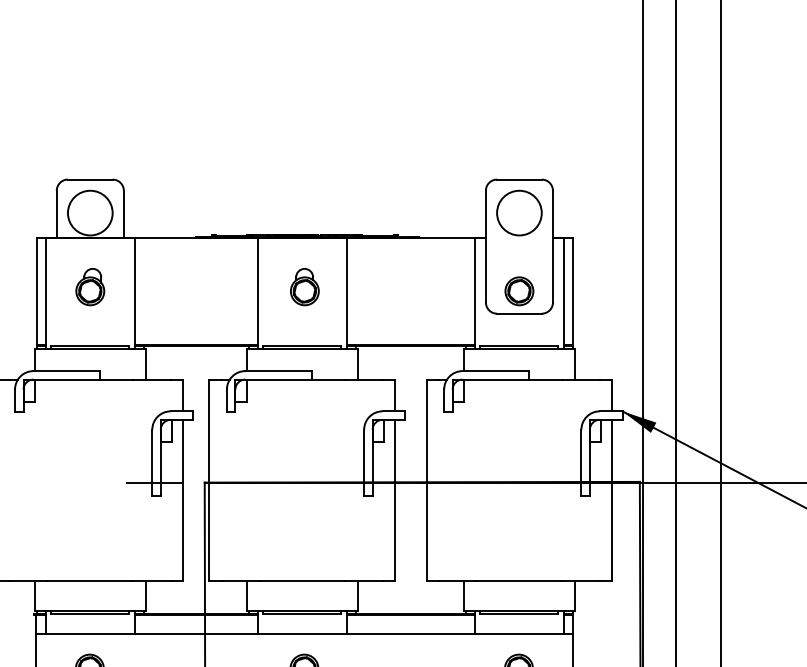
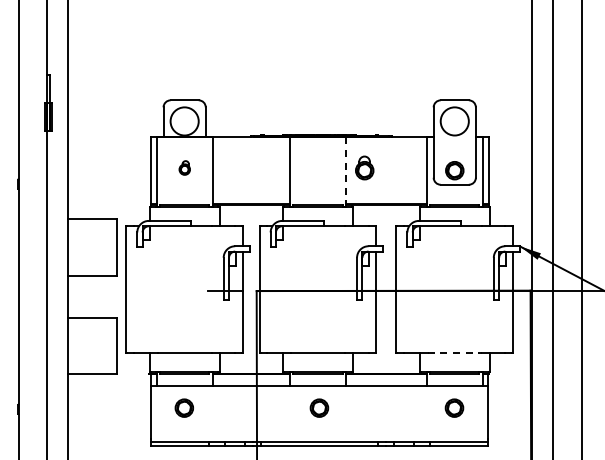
part: (90, 286) -> (184, 167), size x0.6
part: (304, 286) -> (364, 167), moved
line: (347, 292) -> (346, 171), solid -> dashed
line: (518, 580) -> (454, 352), solid -> dashed

